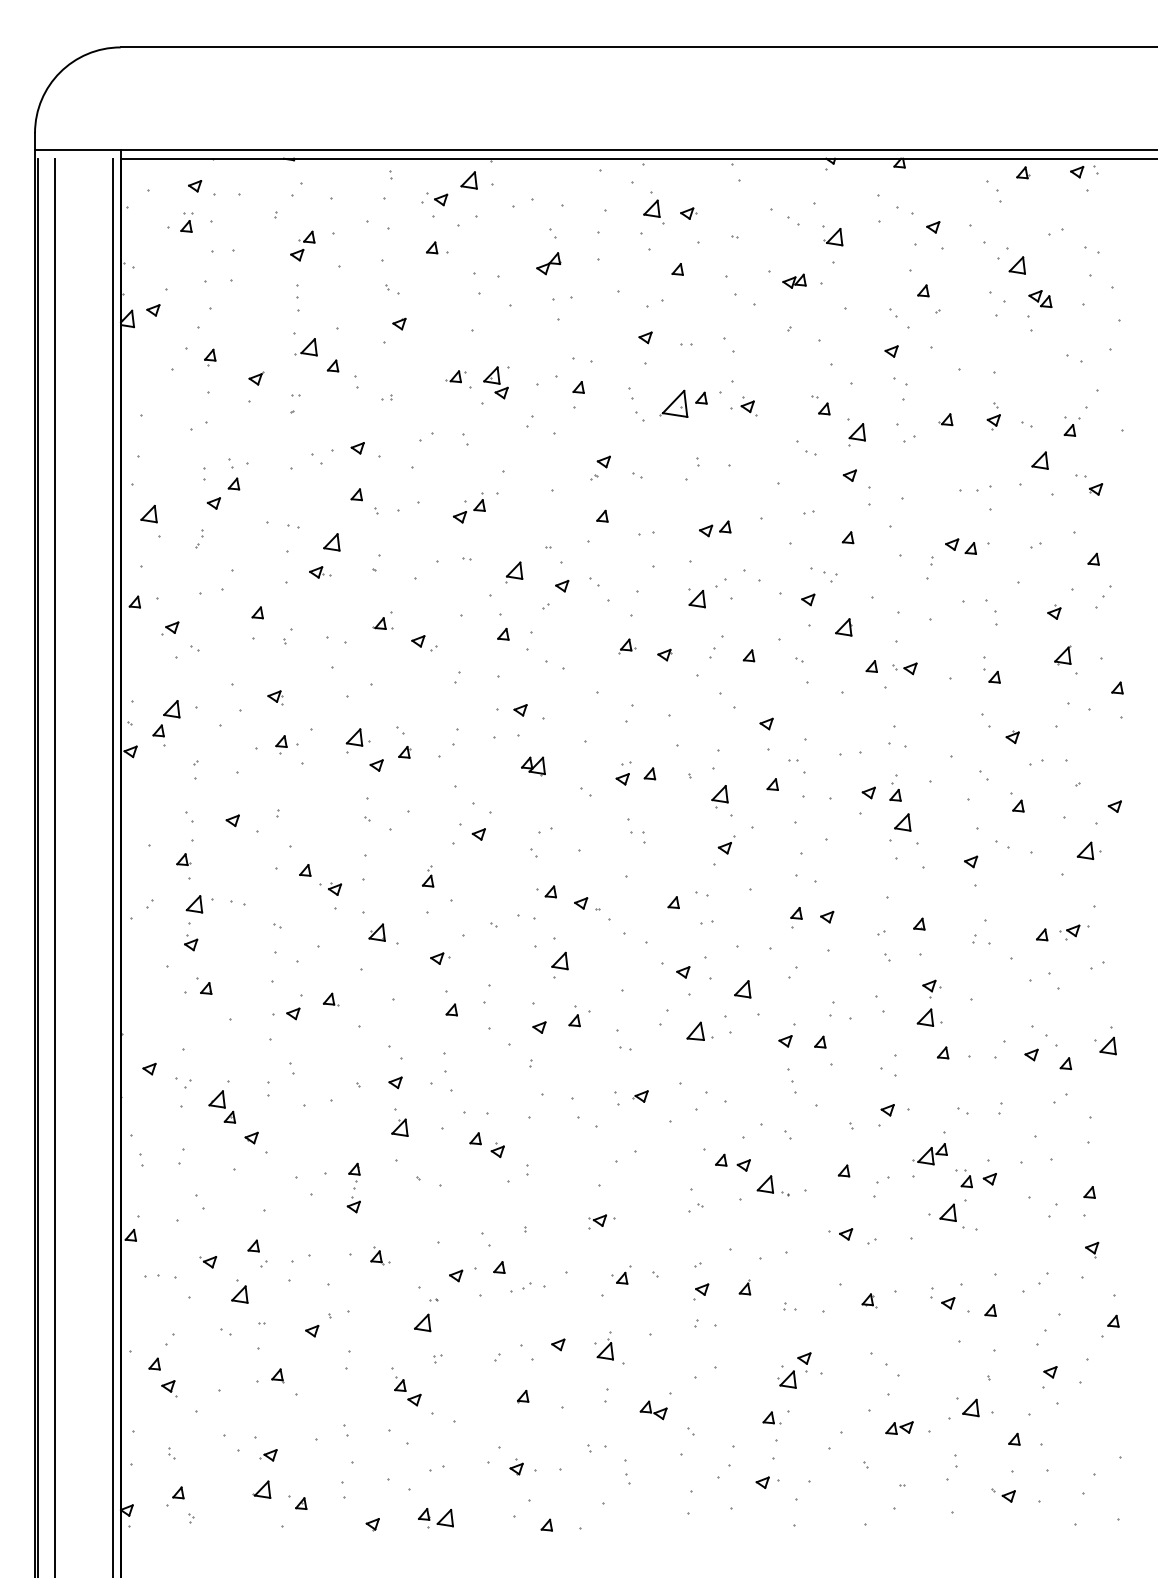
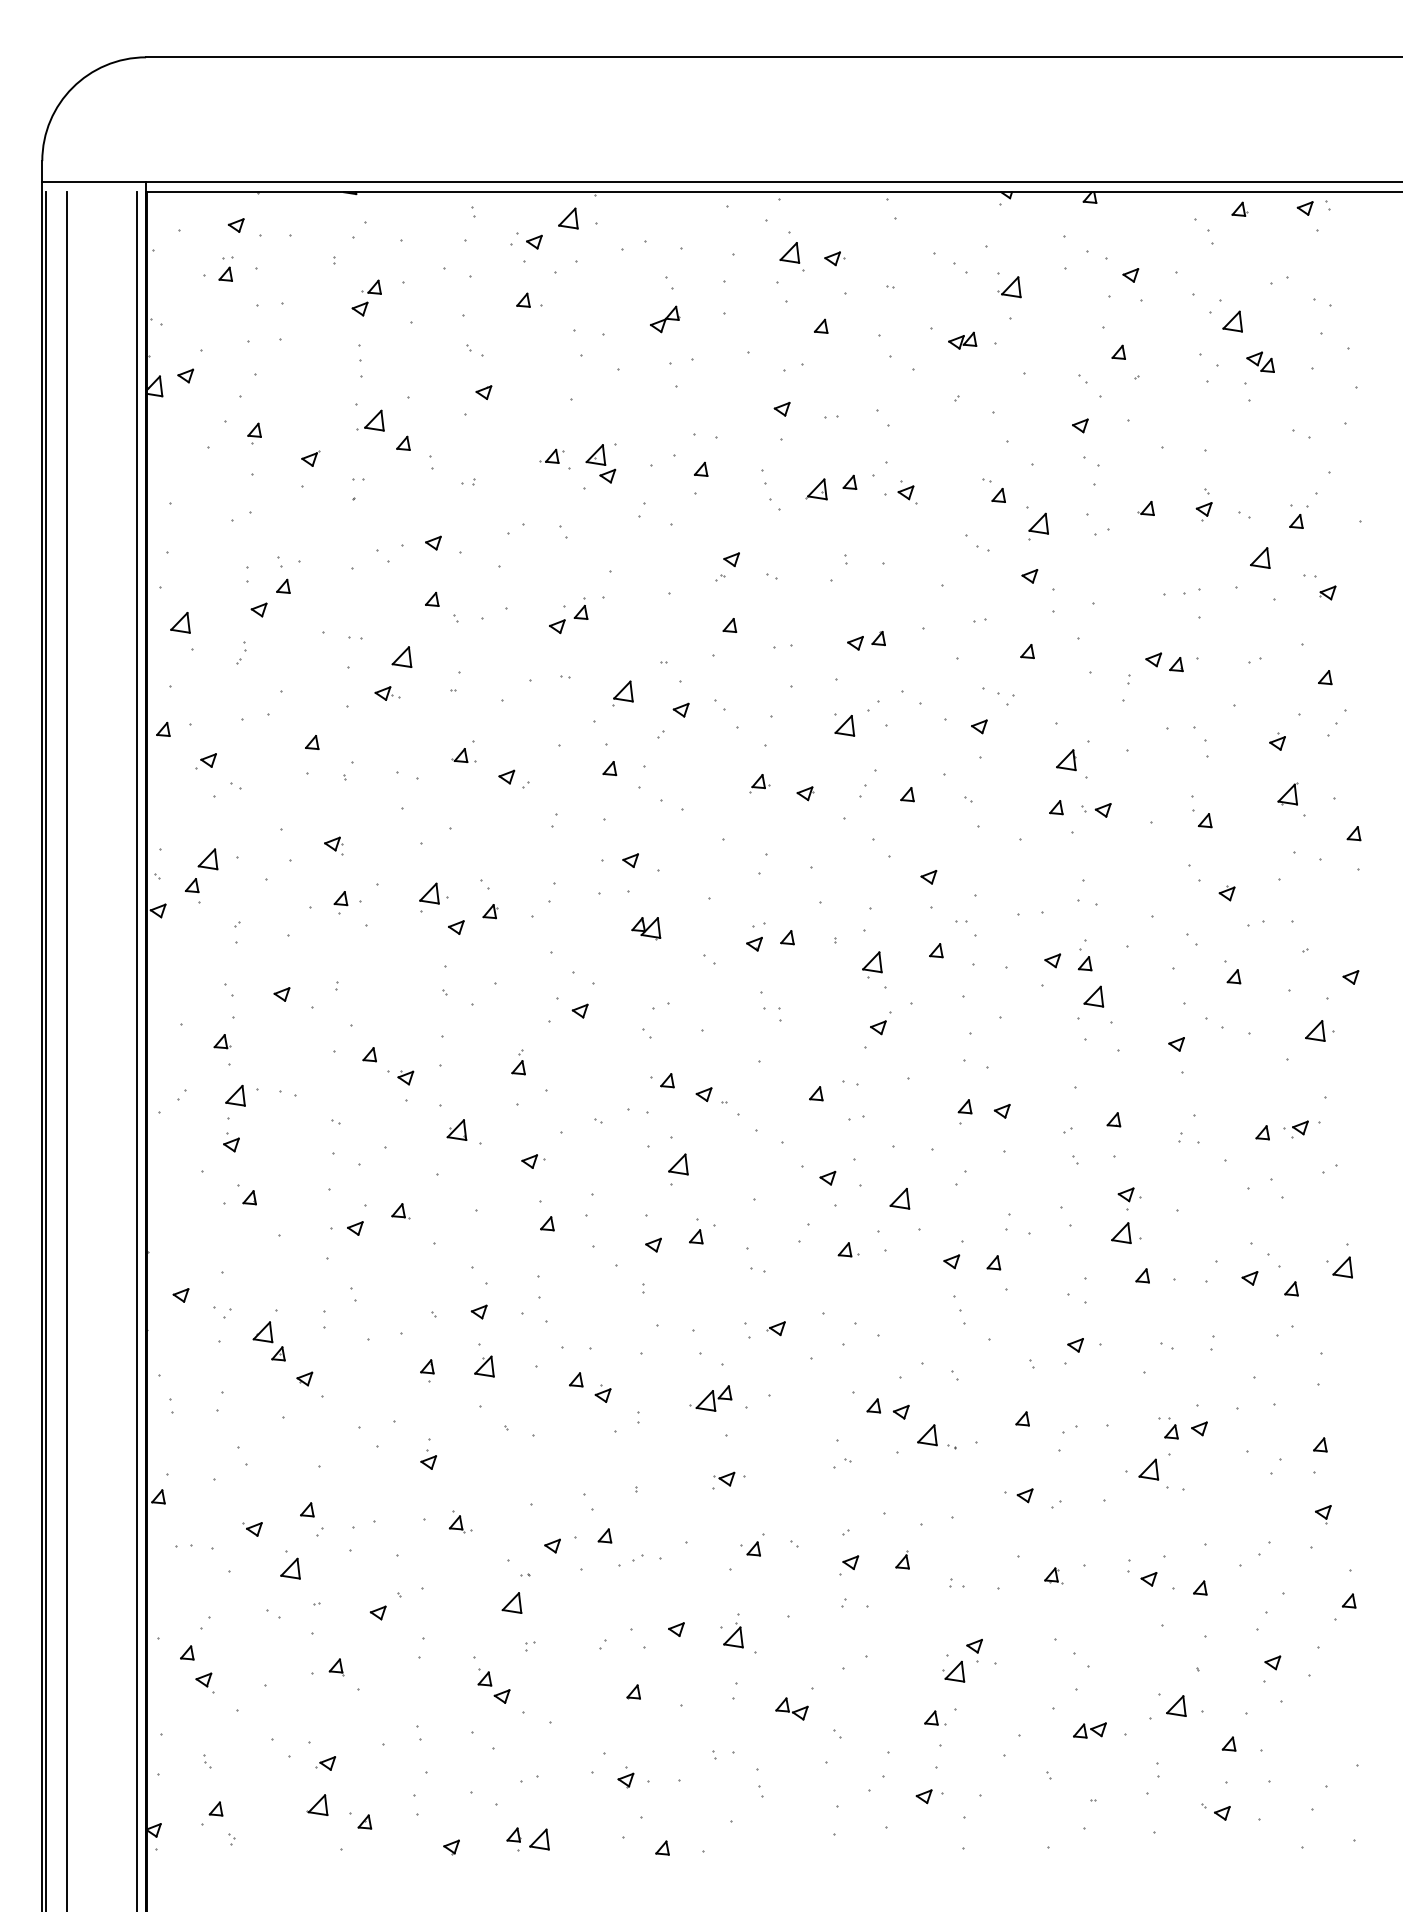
part: (673, 404) -> (816, 489), size x0.62
part: (843, 627) -> (1066, 760), moved
part: (700, 1031) -> (848, 1249), size x0.62
part: (929, 1154) -> (710, 1398), moved
part: (354, 1172) -> (427, 1370), moved

